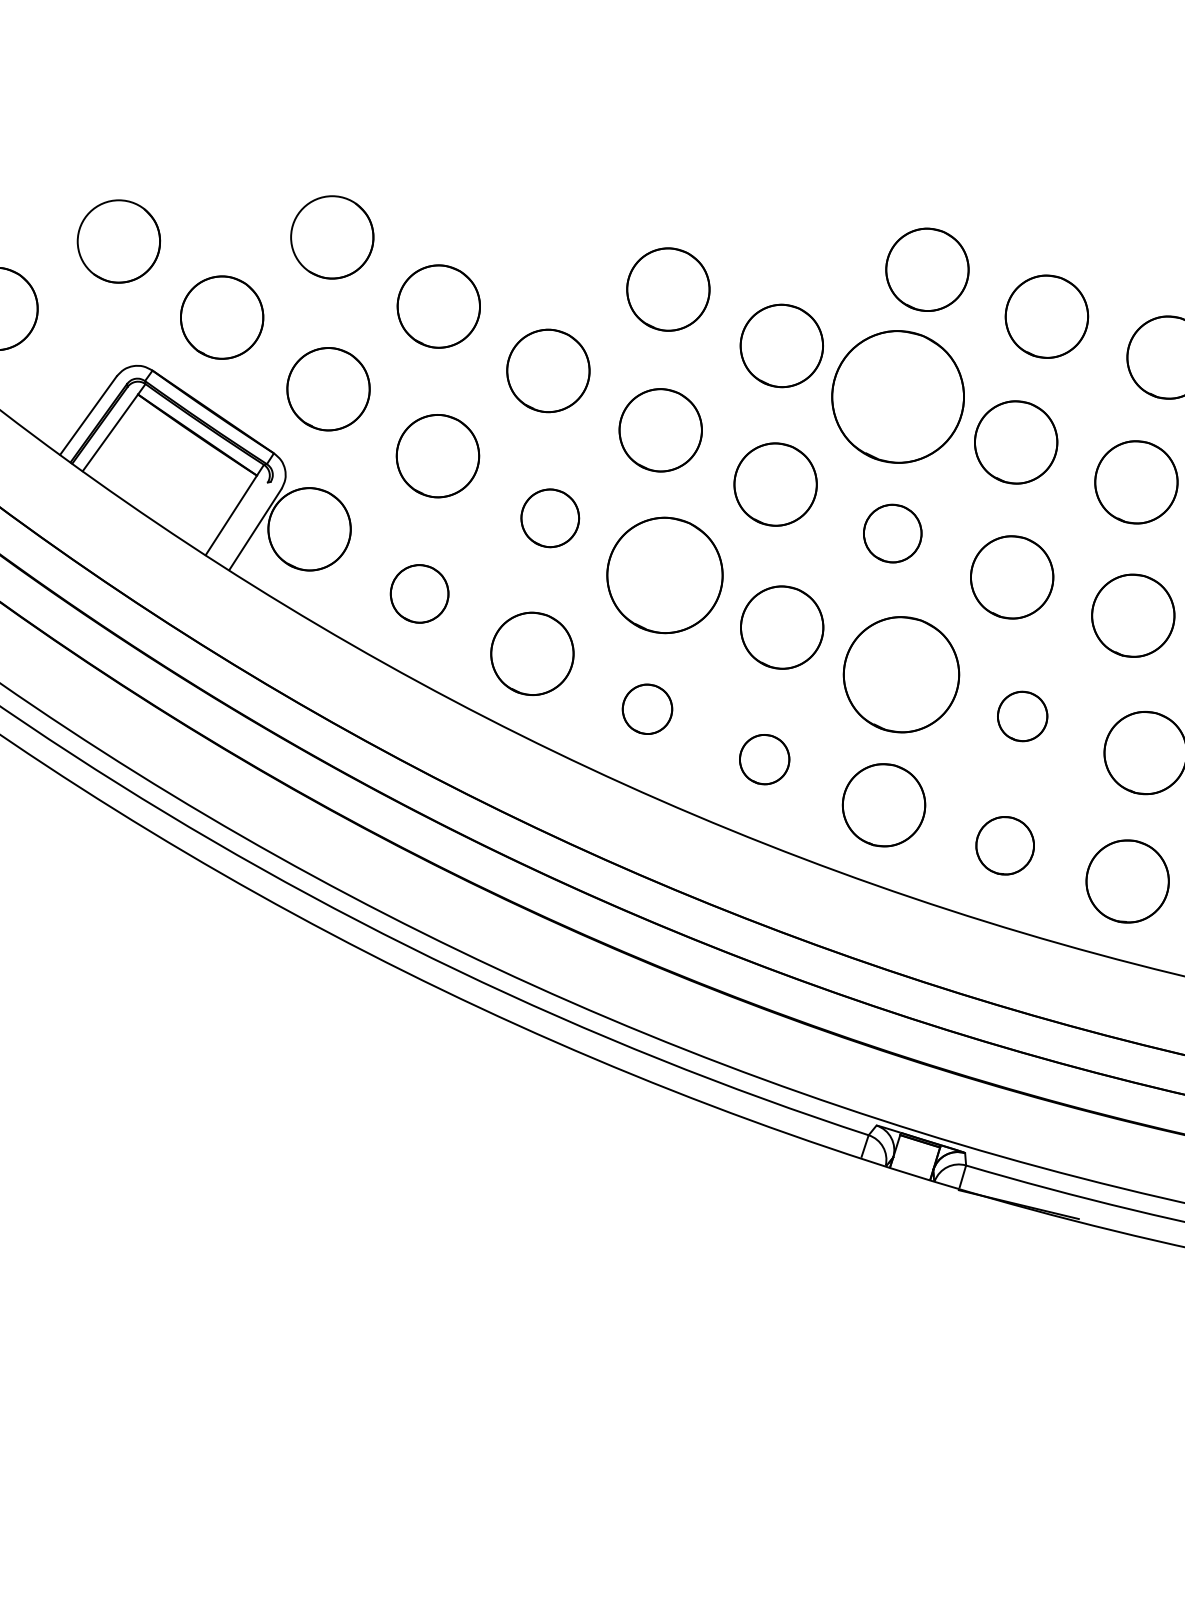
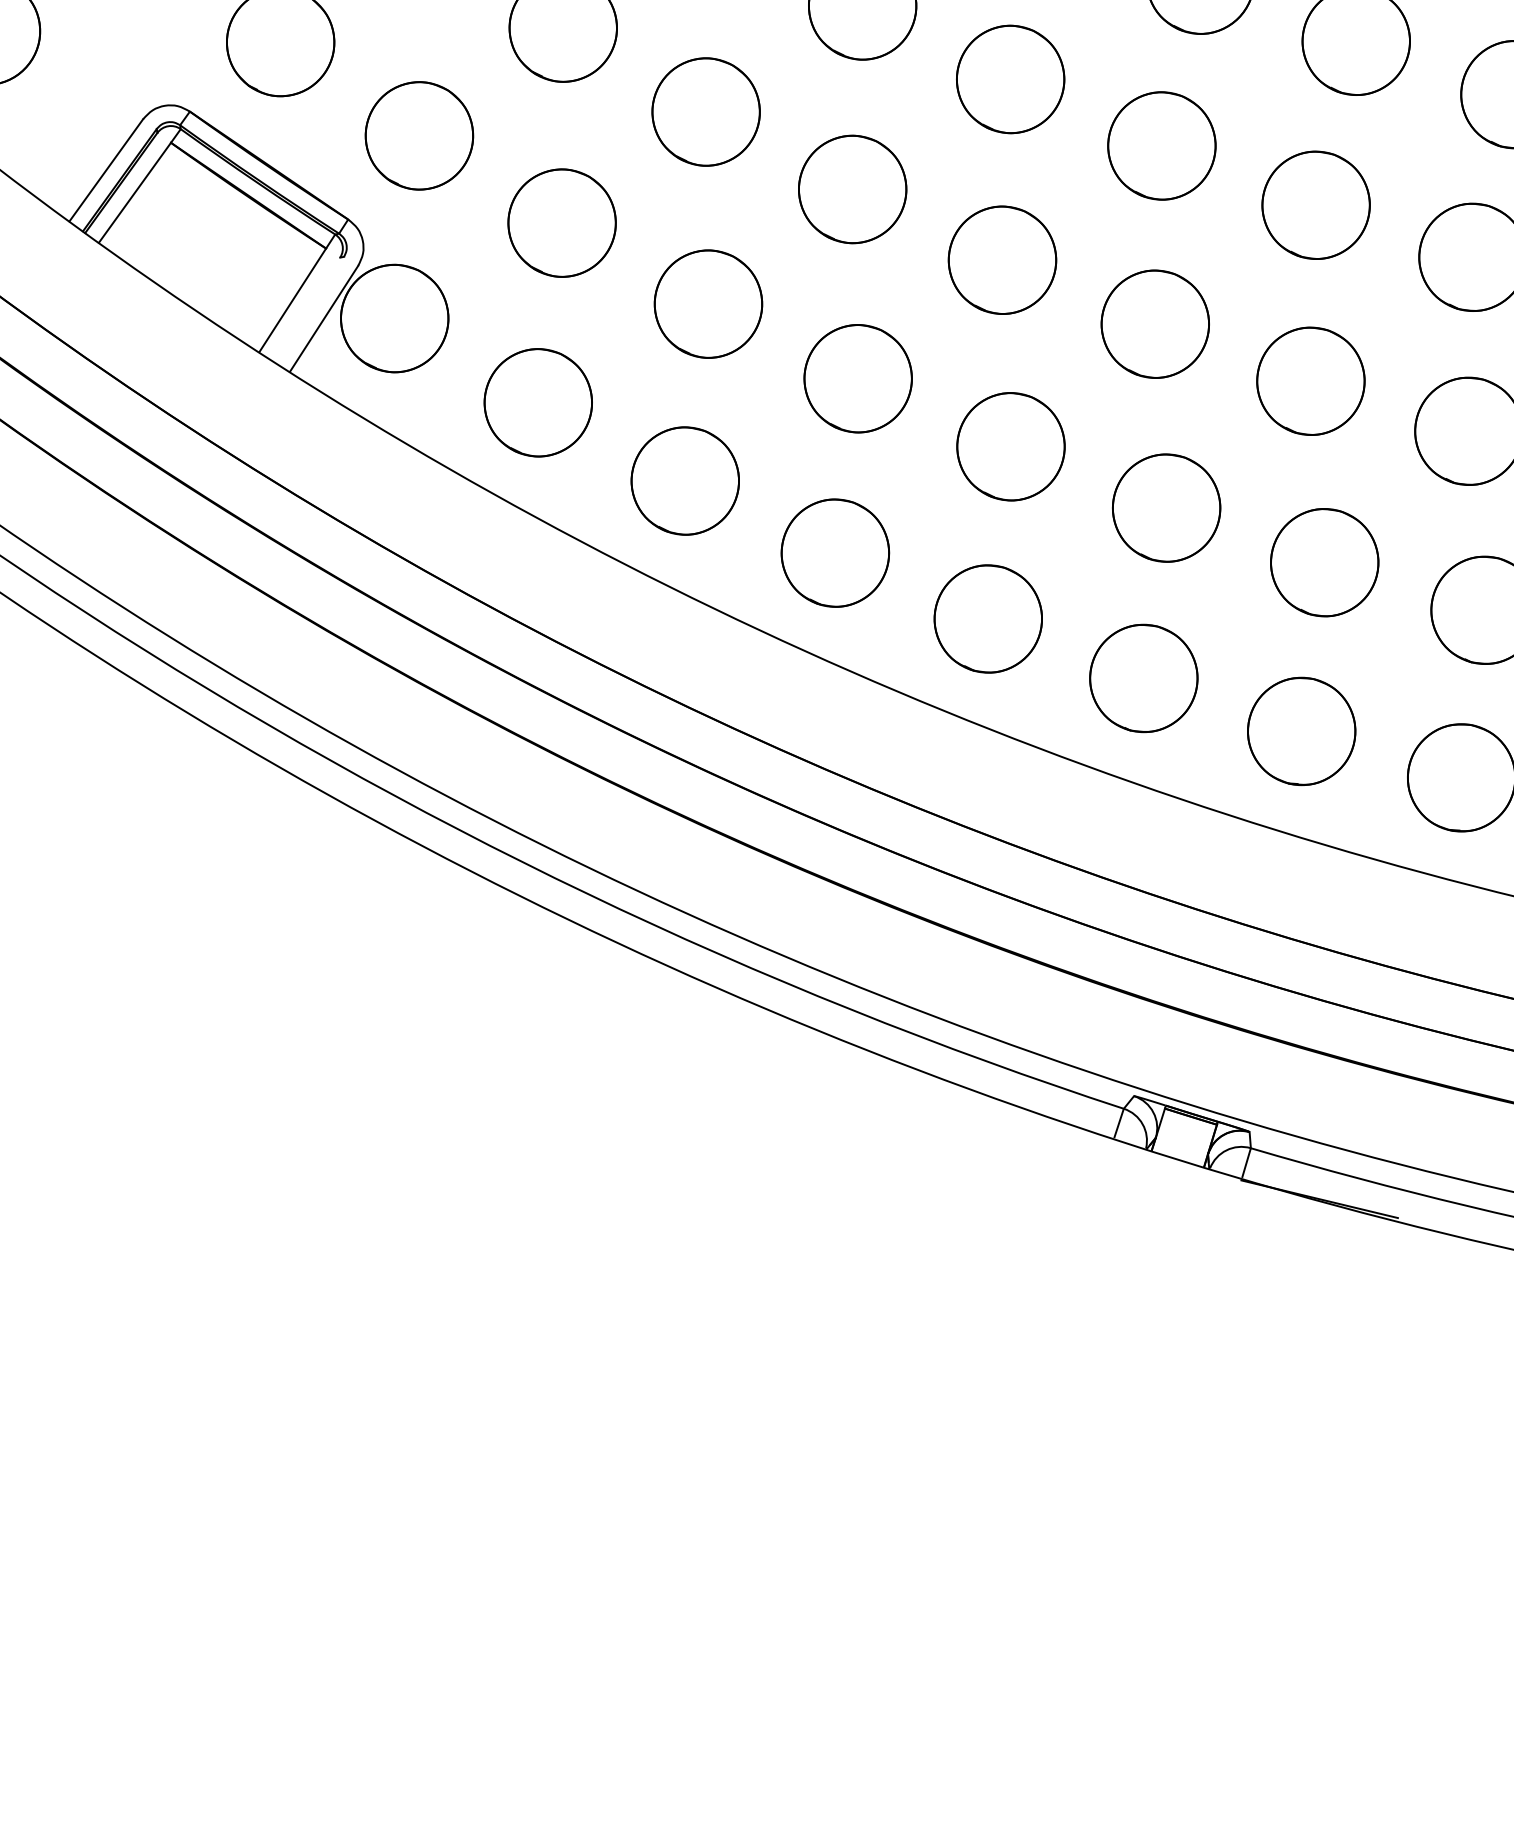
part: (897, 396) -> (1161, 145), size x0.62
circle: (550, 518) -> (708, 304), size x1.43
circle: (892, 533) -> (1154, 324), size x1.43
part: (664, 575) -> (857, 378), size x0.71
part: (419, 593) -> (538, 402), size x1.43
circle: (901, 674) -> (1166, 507), size x0.71
circle: (647, 709) -> (835, 553), size x1.67
circle: (1022, 716) -> (1324, 562), size x1.67
circle: (764, 759) -> (987, 618), size x1.67
circle: (1005, 845) -> (1302, 730), size x1.43

